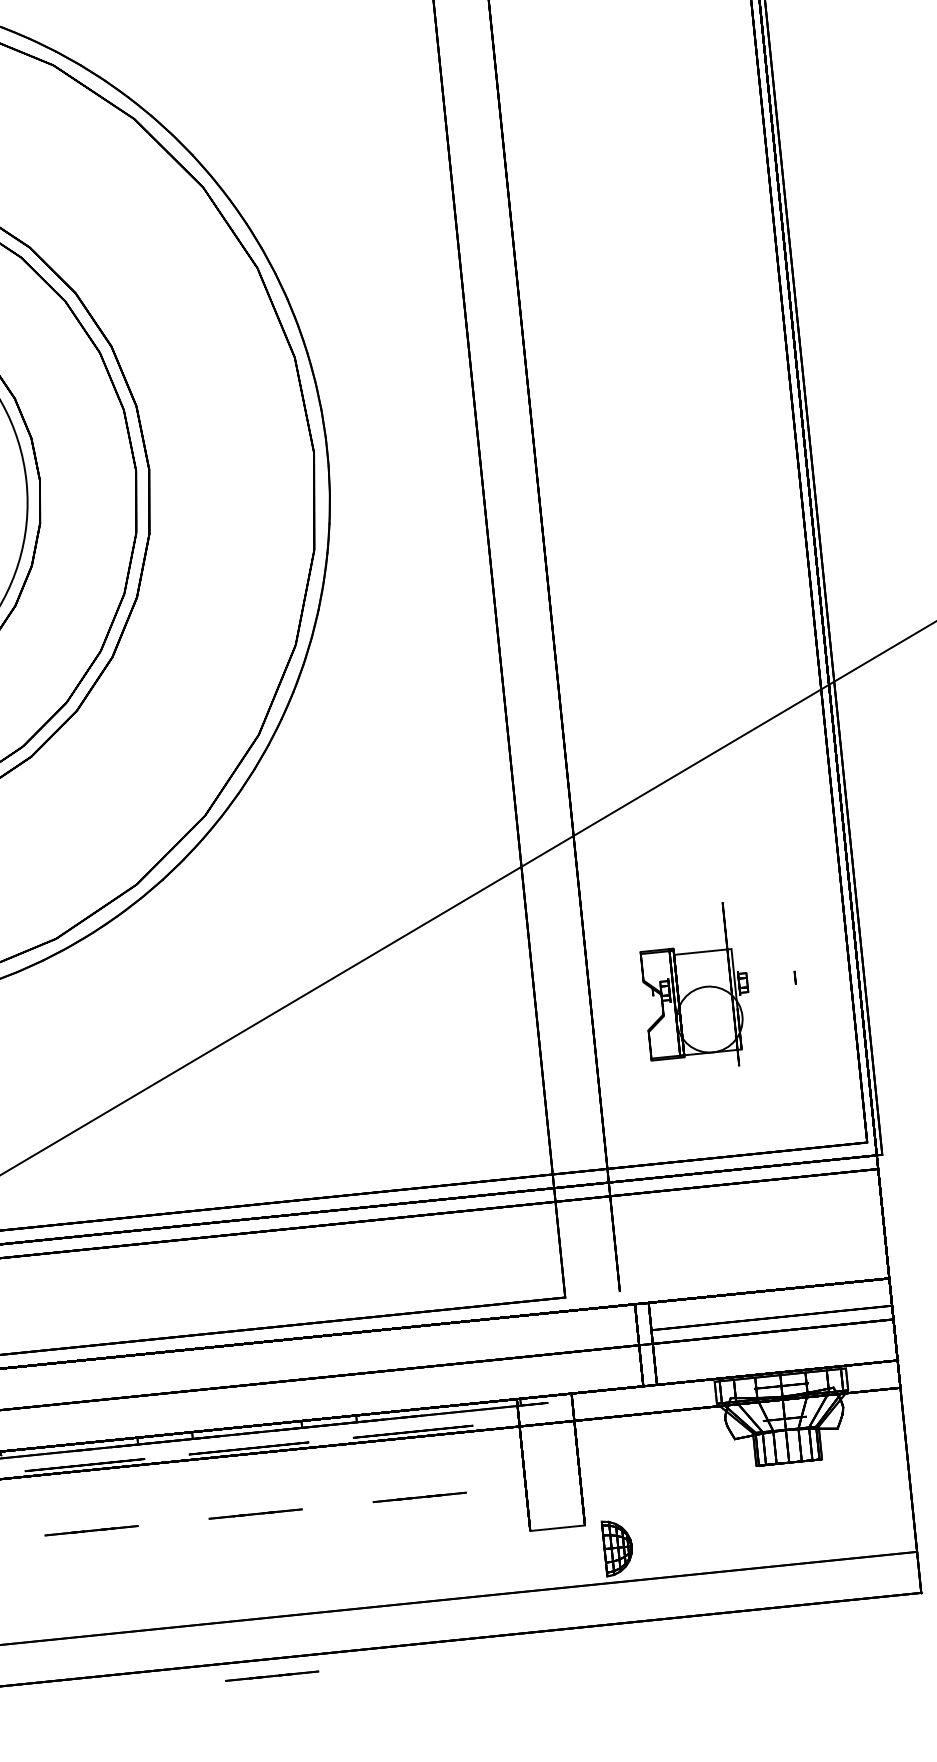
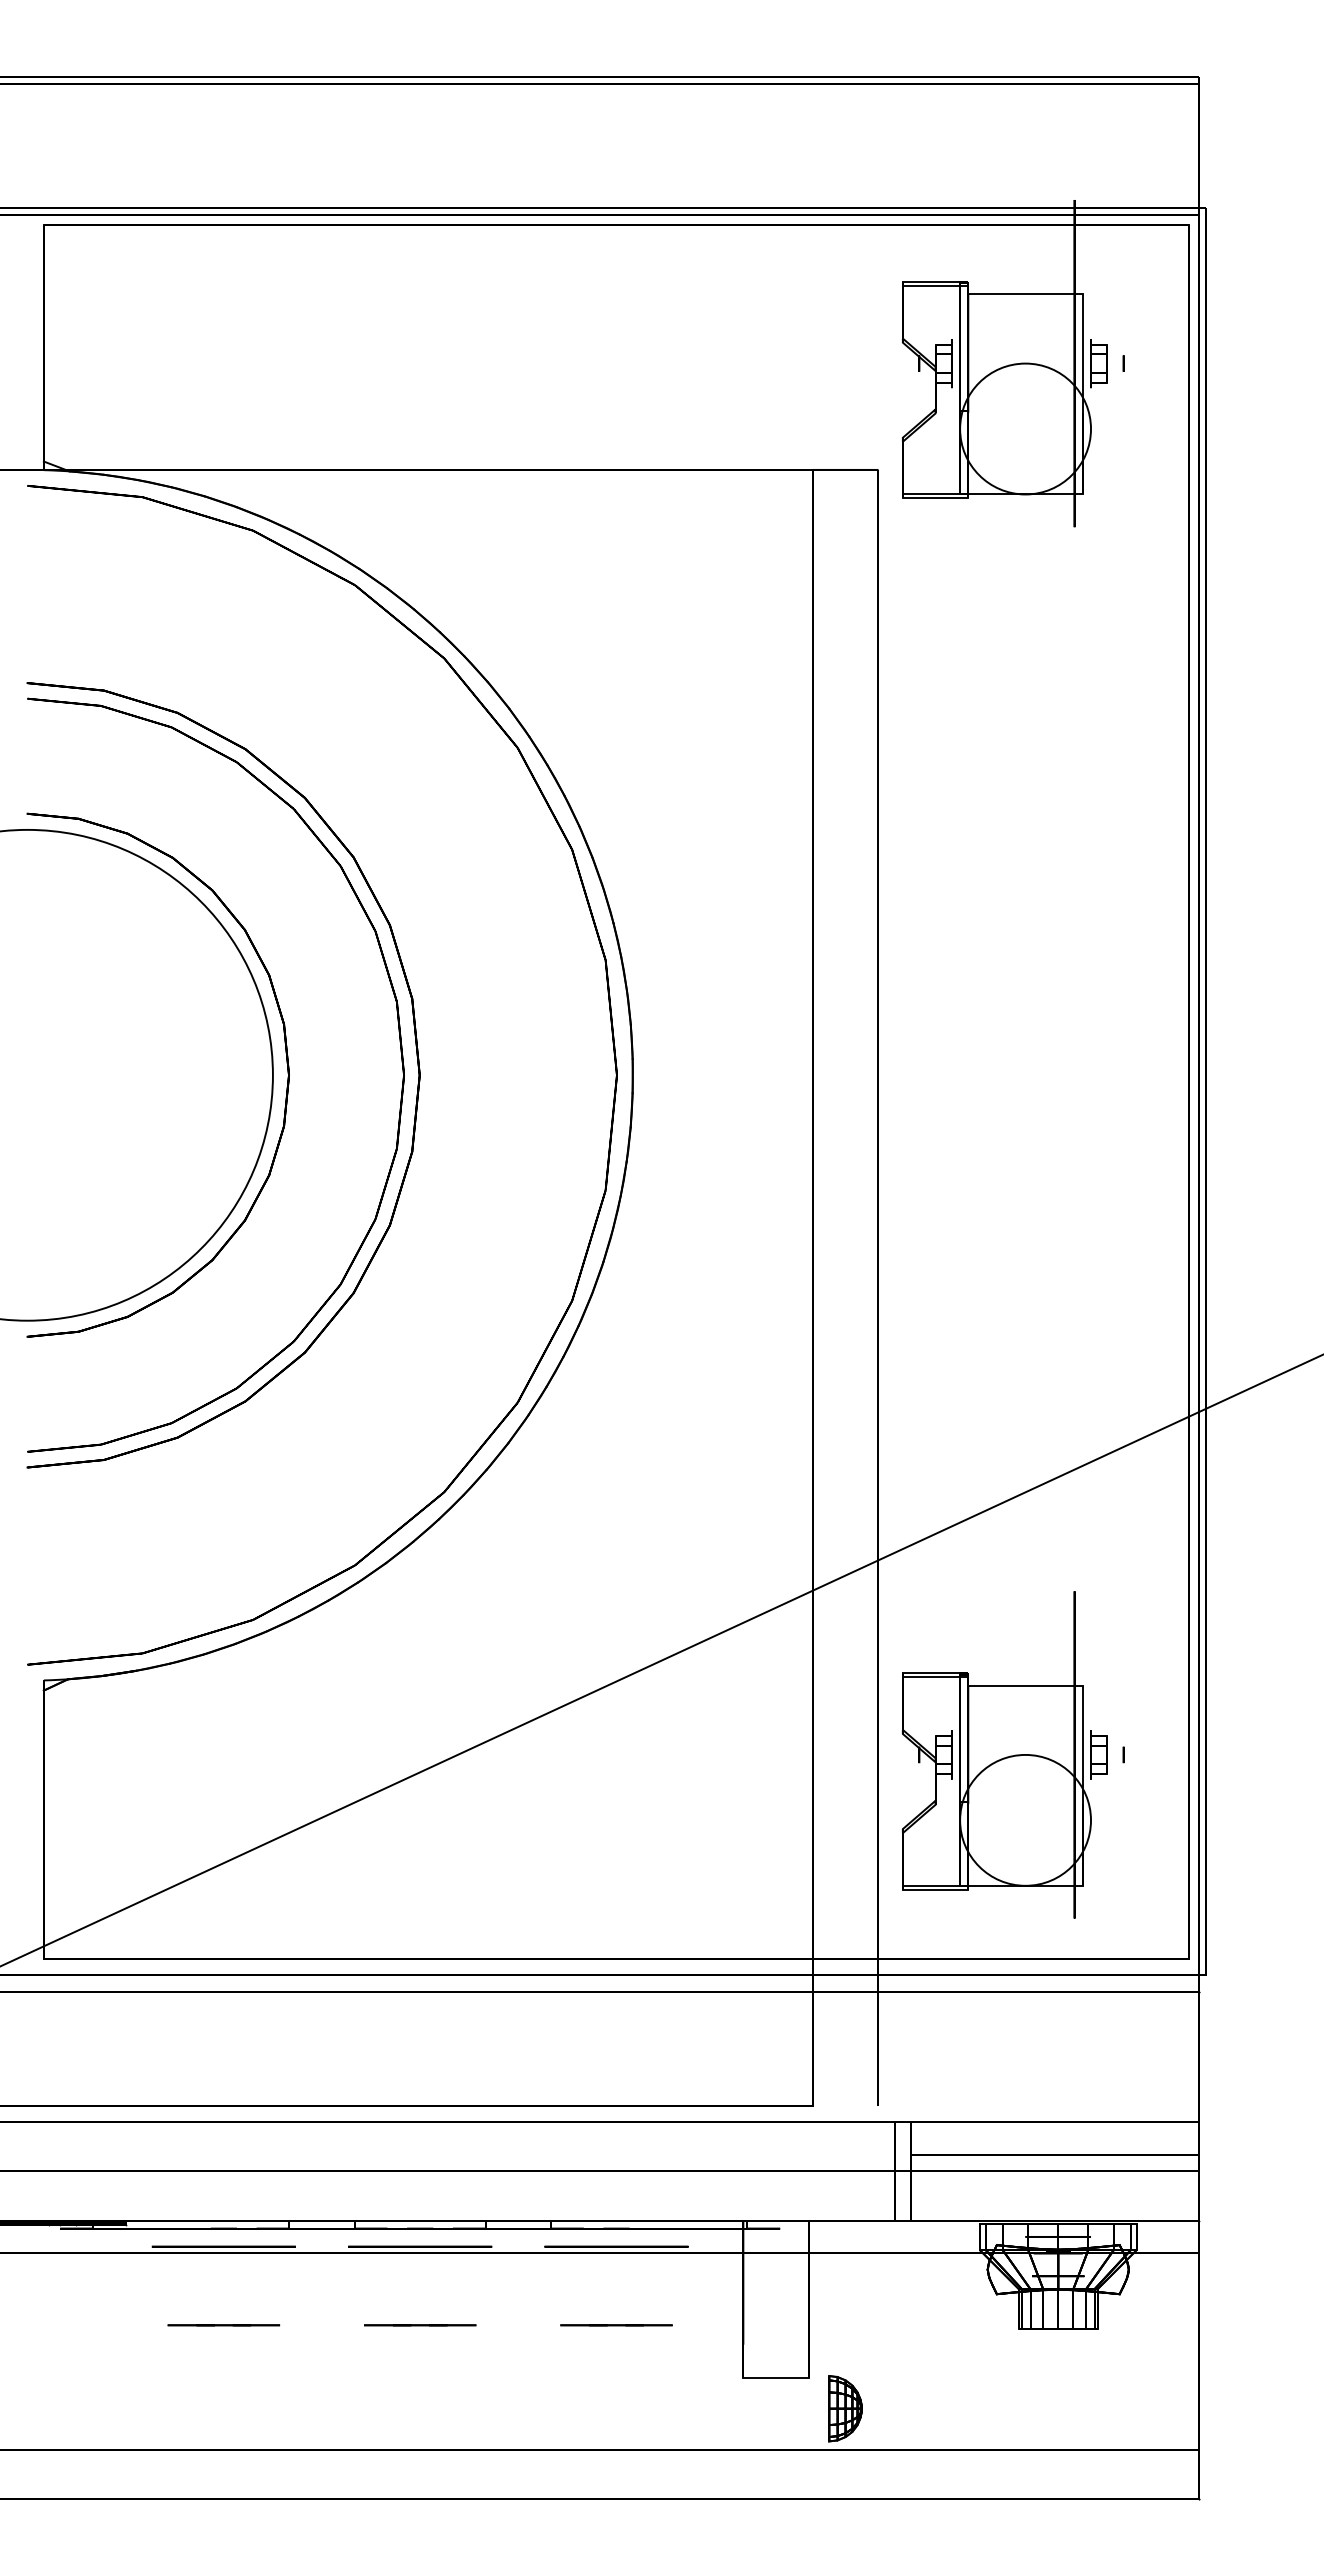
part: (695, 987) -> (1004, 1754), size x1.67
line: (272, 1676) -> (420, 2519), removed

